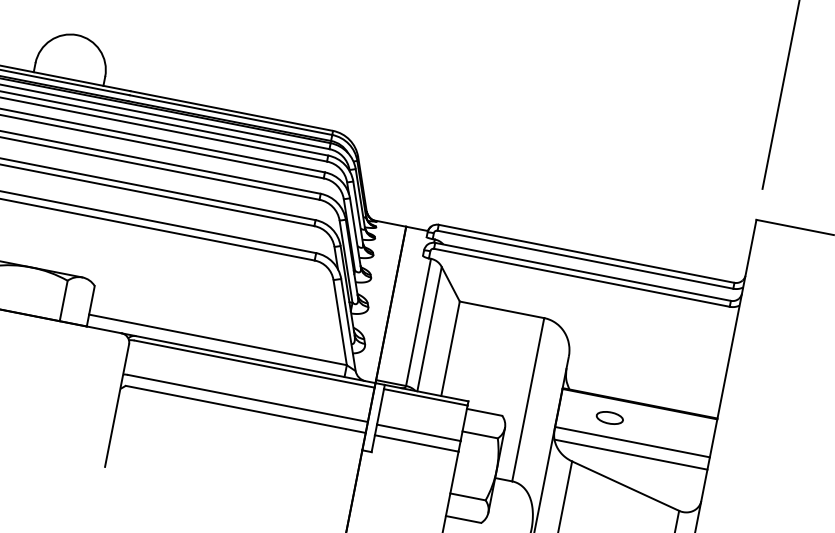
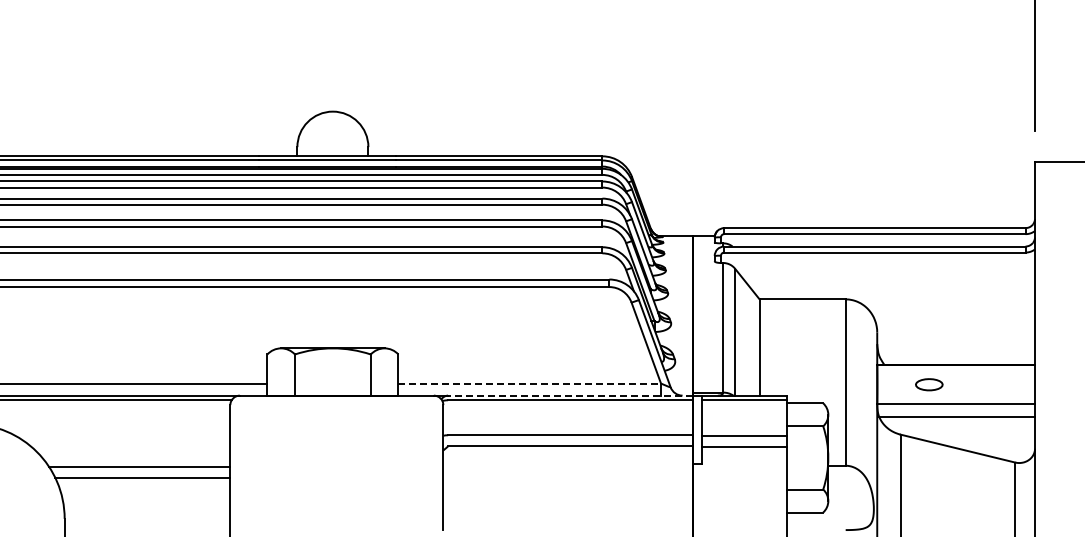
line: (218, 339) -> (530, 383), solid -> dashed
line: (254, 359) -> (569, 395), solid -> dashed

